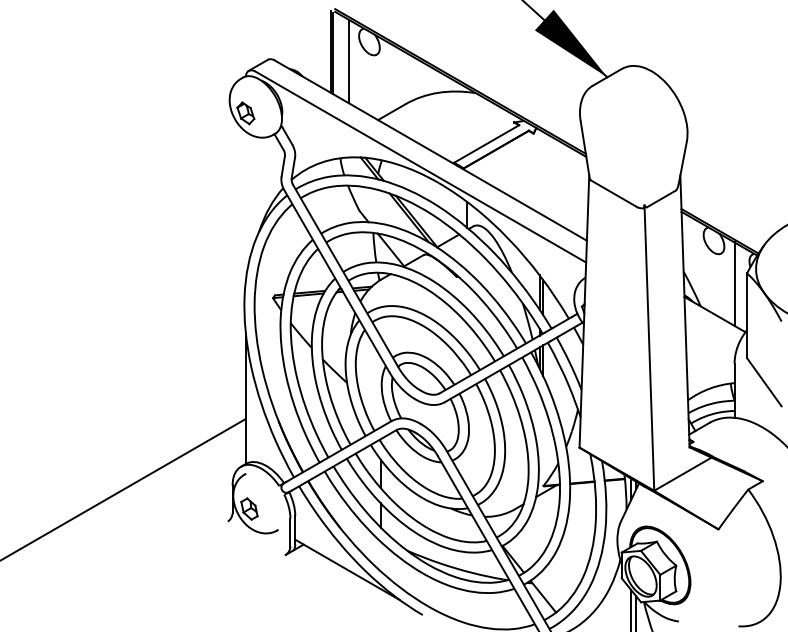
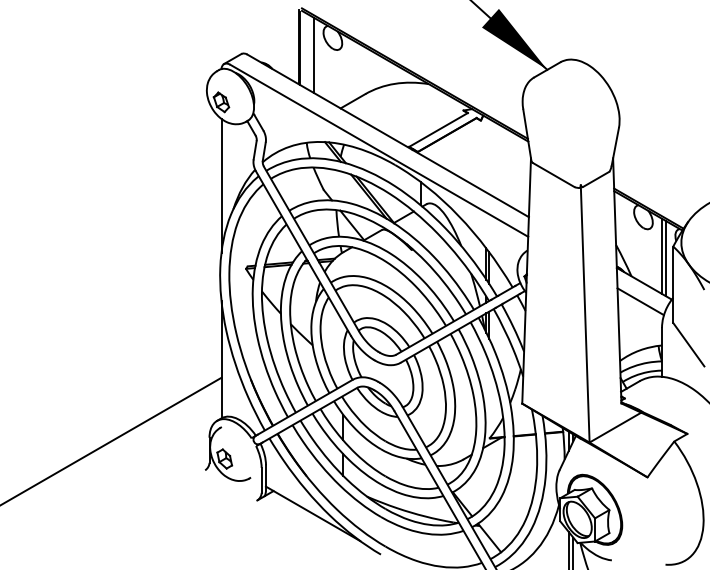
line: (245, 205) -> (221, 185), added
line: (739, 286) -> (666, 258), added
line: (710, 334) -> (640, 301), added

